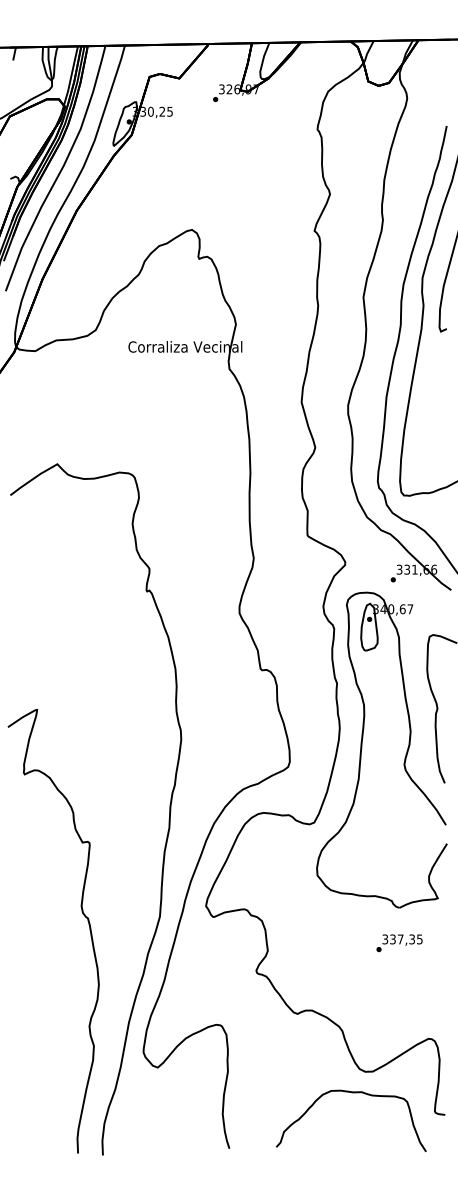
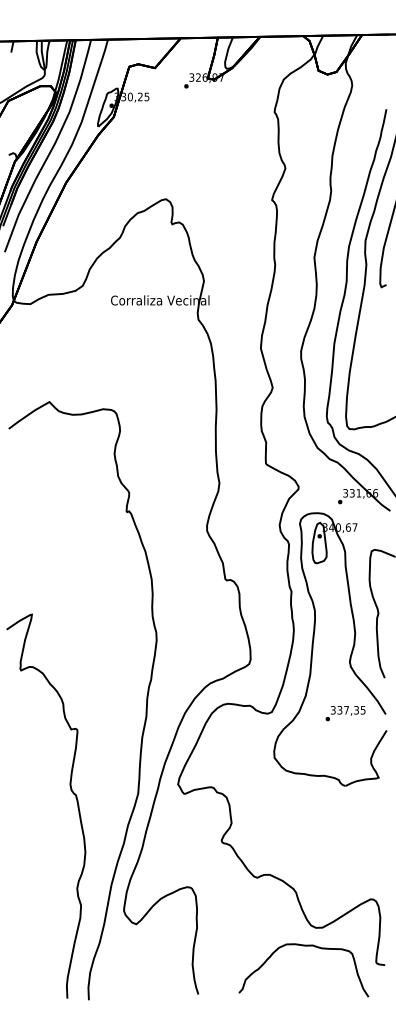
text: (399, 943) -> (345, 713), moved

